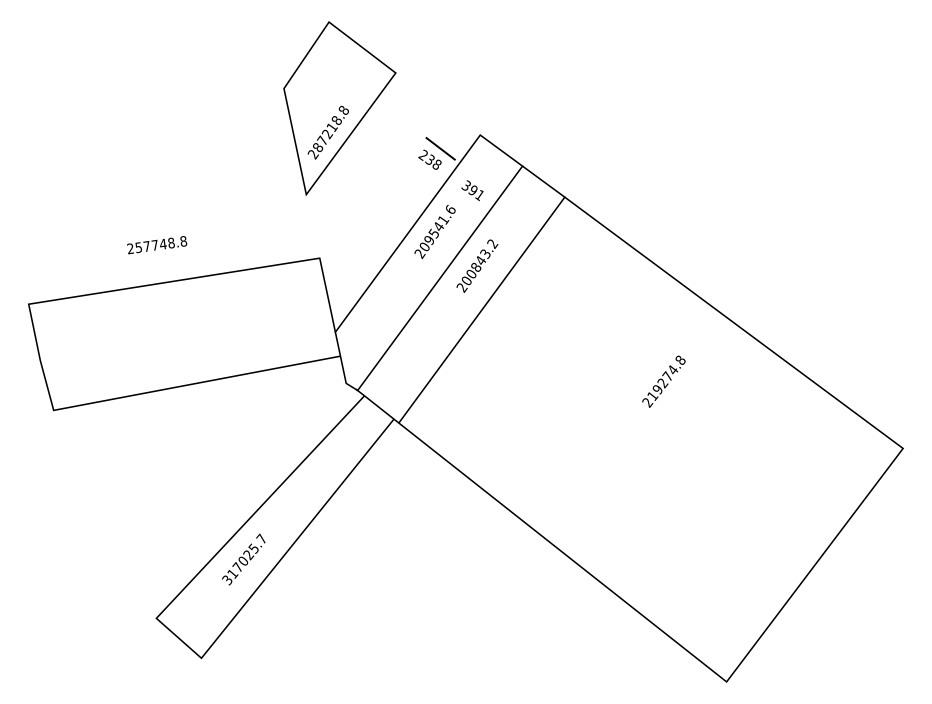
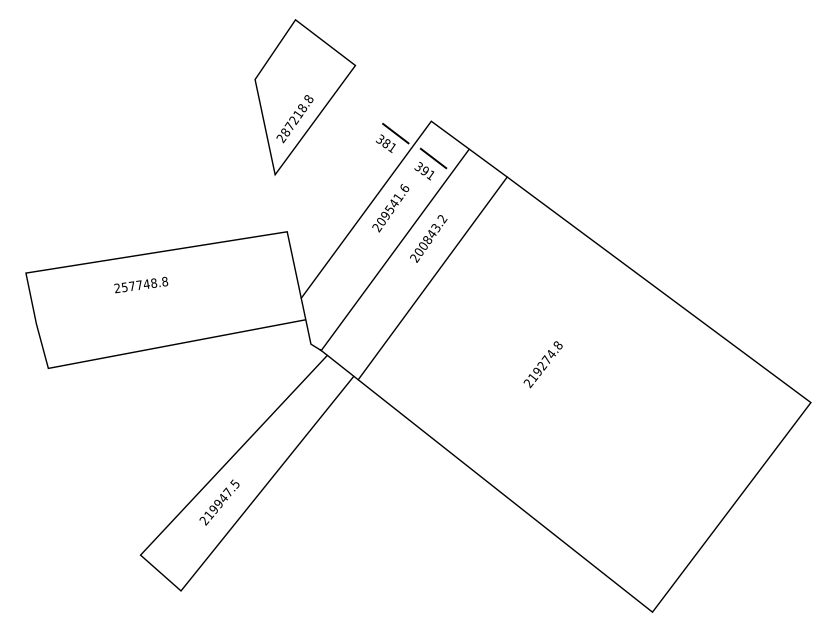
text: (429, 159) -> (385, 143), 238 -> 381
line: (482, 176) -> (433, 158), added
text: (157, 245) -> (141, 285), moved
text: (663, 381) -> (542, 364), moved
text: (244, 559) -> (219, 502), 317025.7 -> 219947.5

